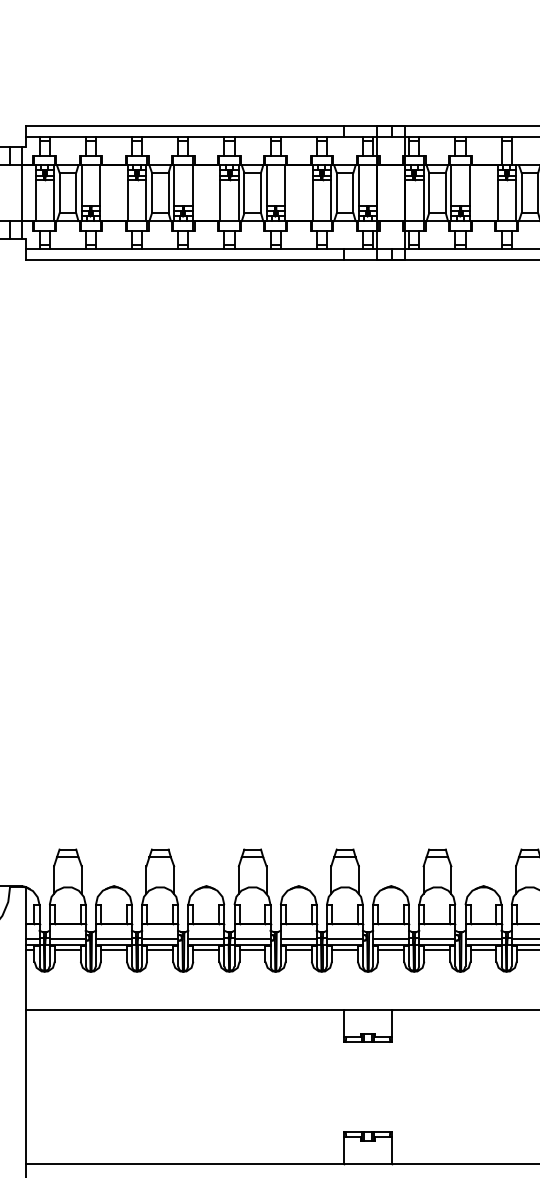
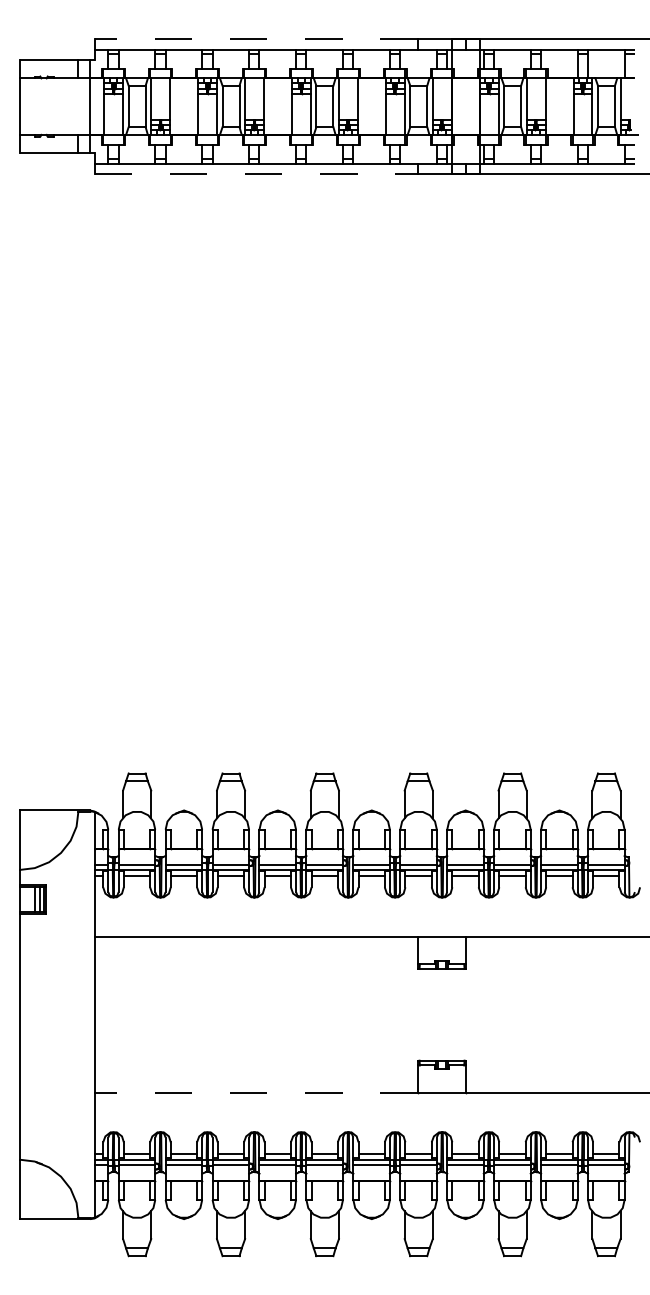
line: (184, 126) -> (255, 38), solid -> dashed
line: (185, 260) -> (256, 174), solid -> dashed
line: (184, 1163) -> (255, 1092), solid -> dashed

